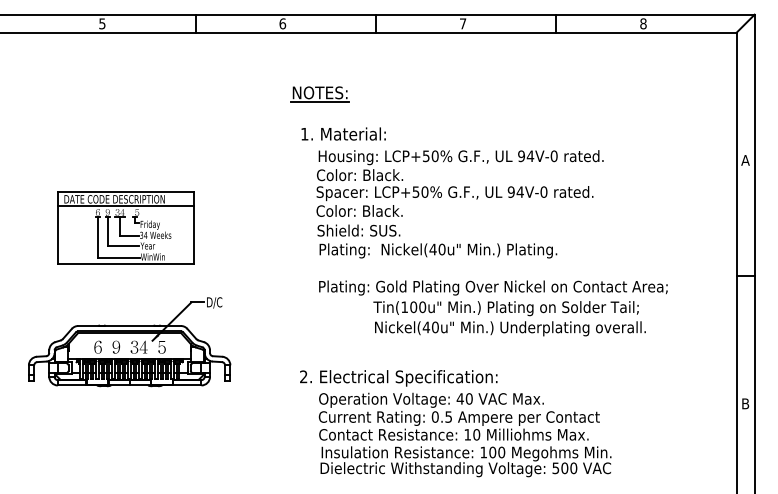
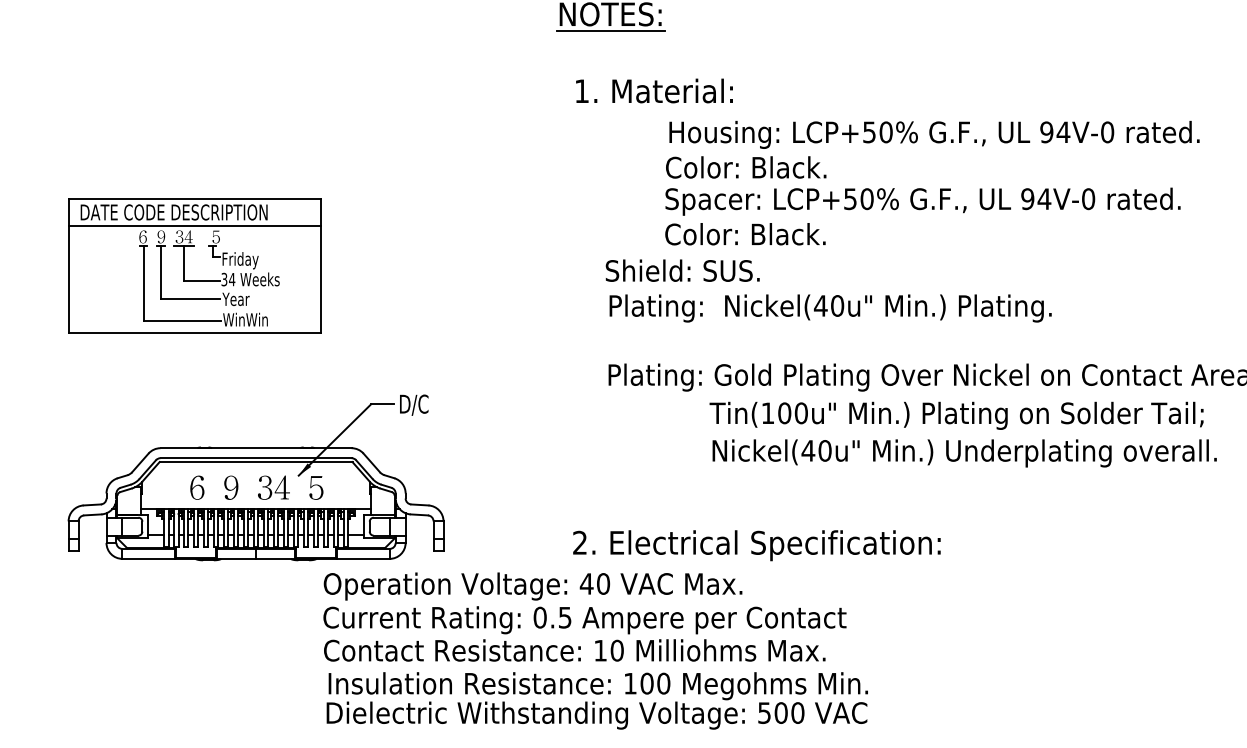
text: (459, 183) -> (931, 183), moved
part: (125, 227) -> (194, 264), moved
text: (464, 434) -> (594, 650), moved

